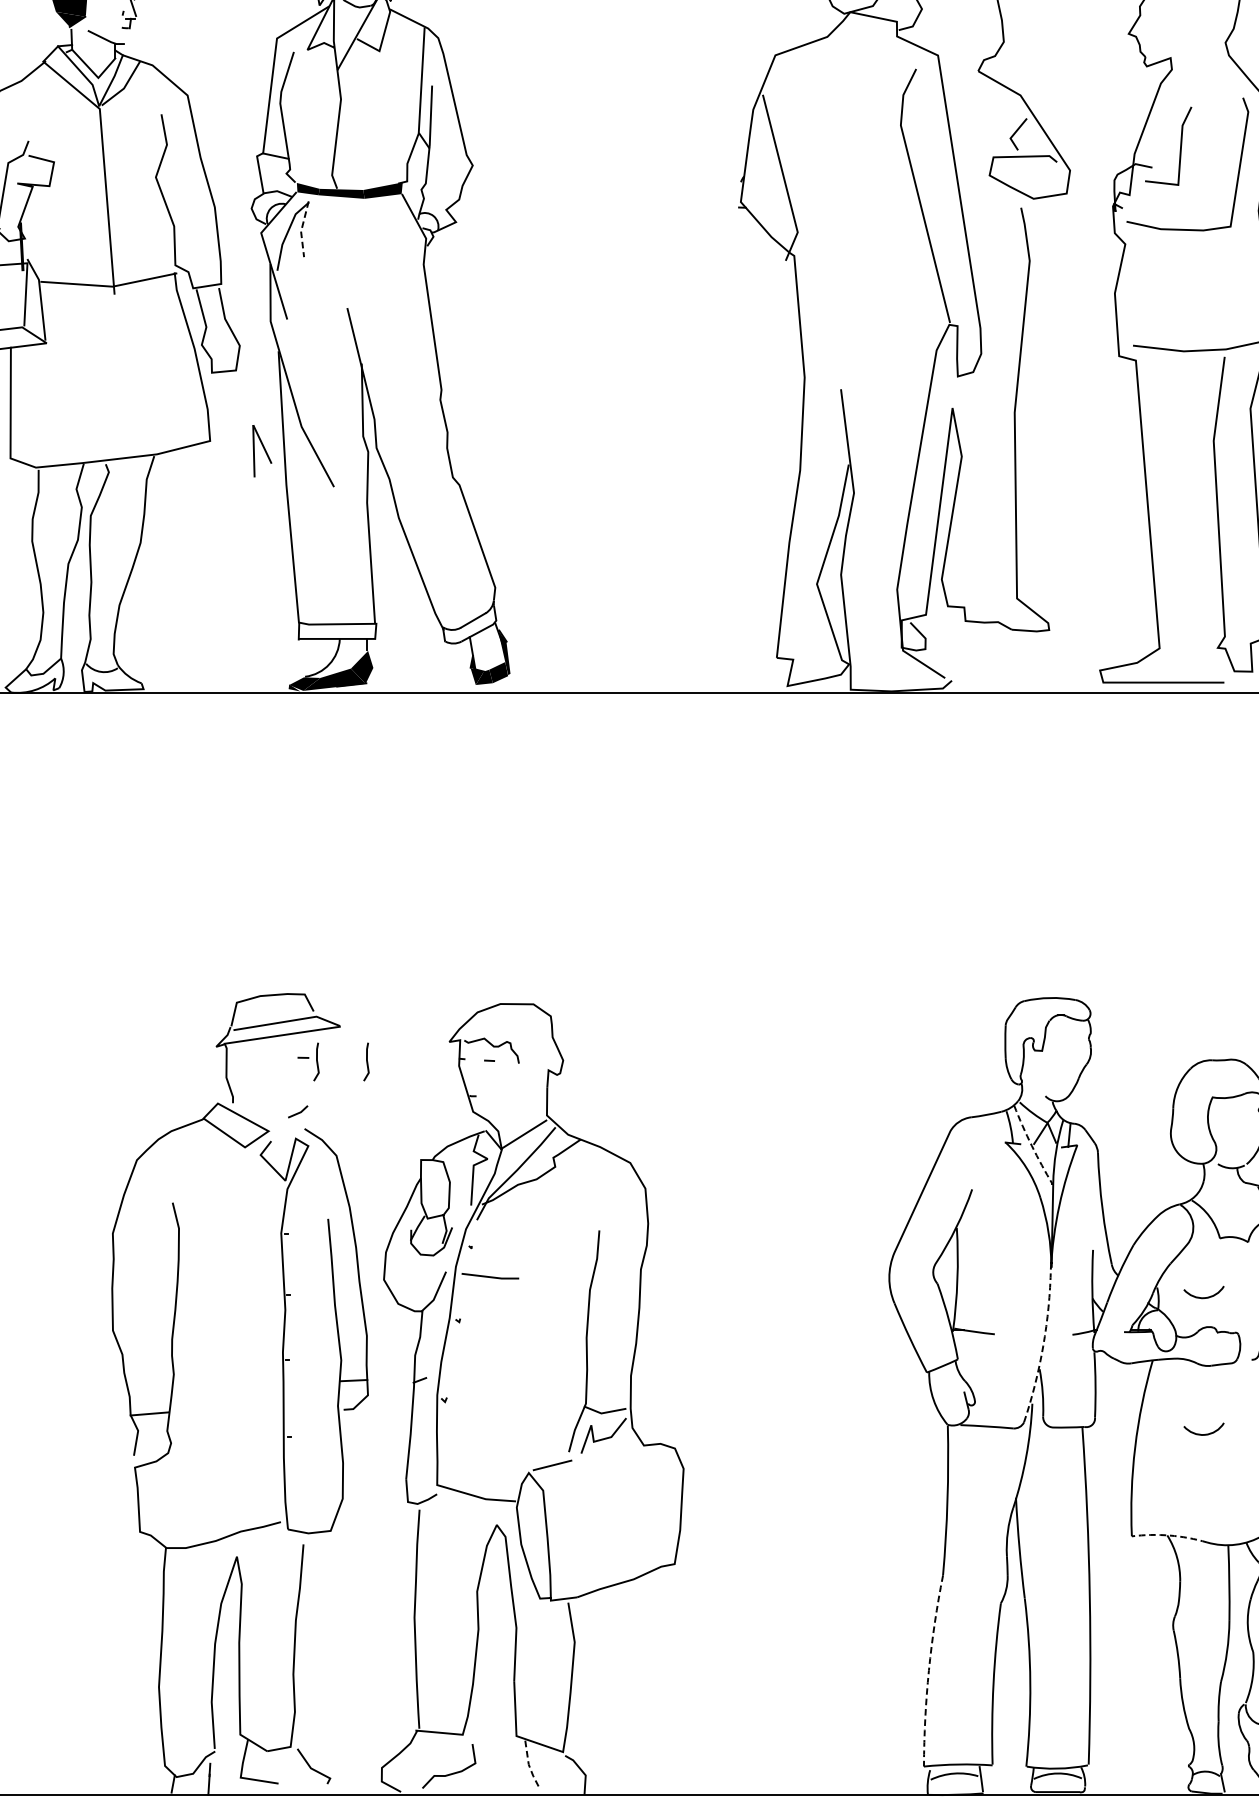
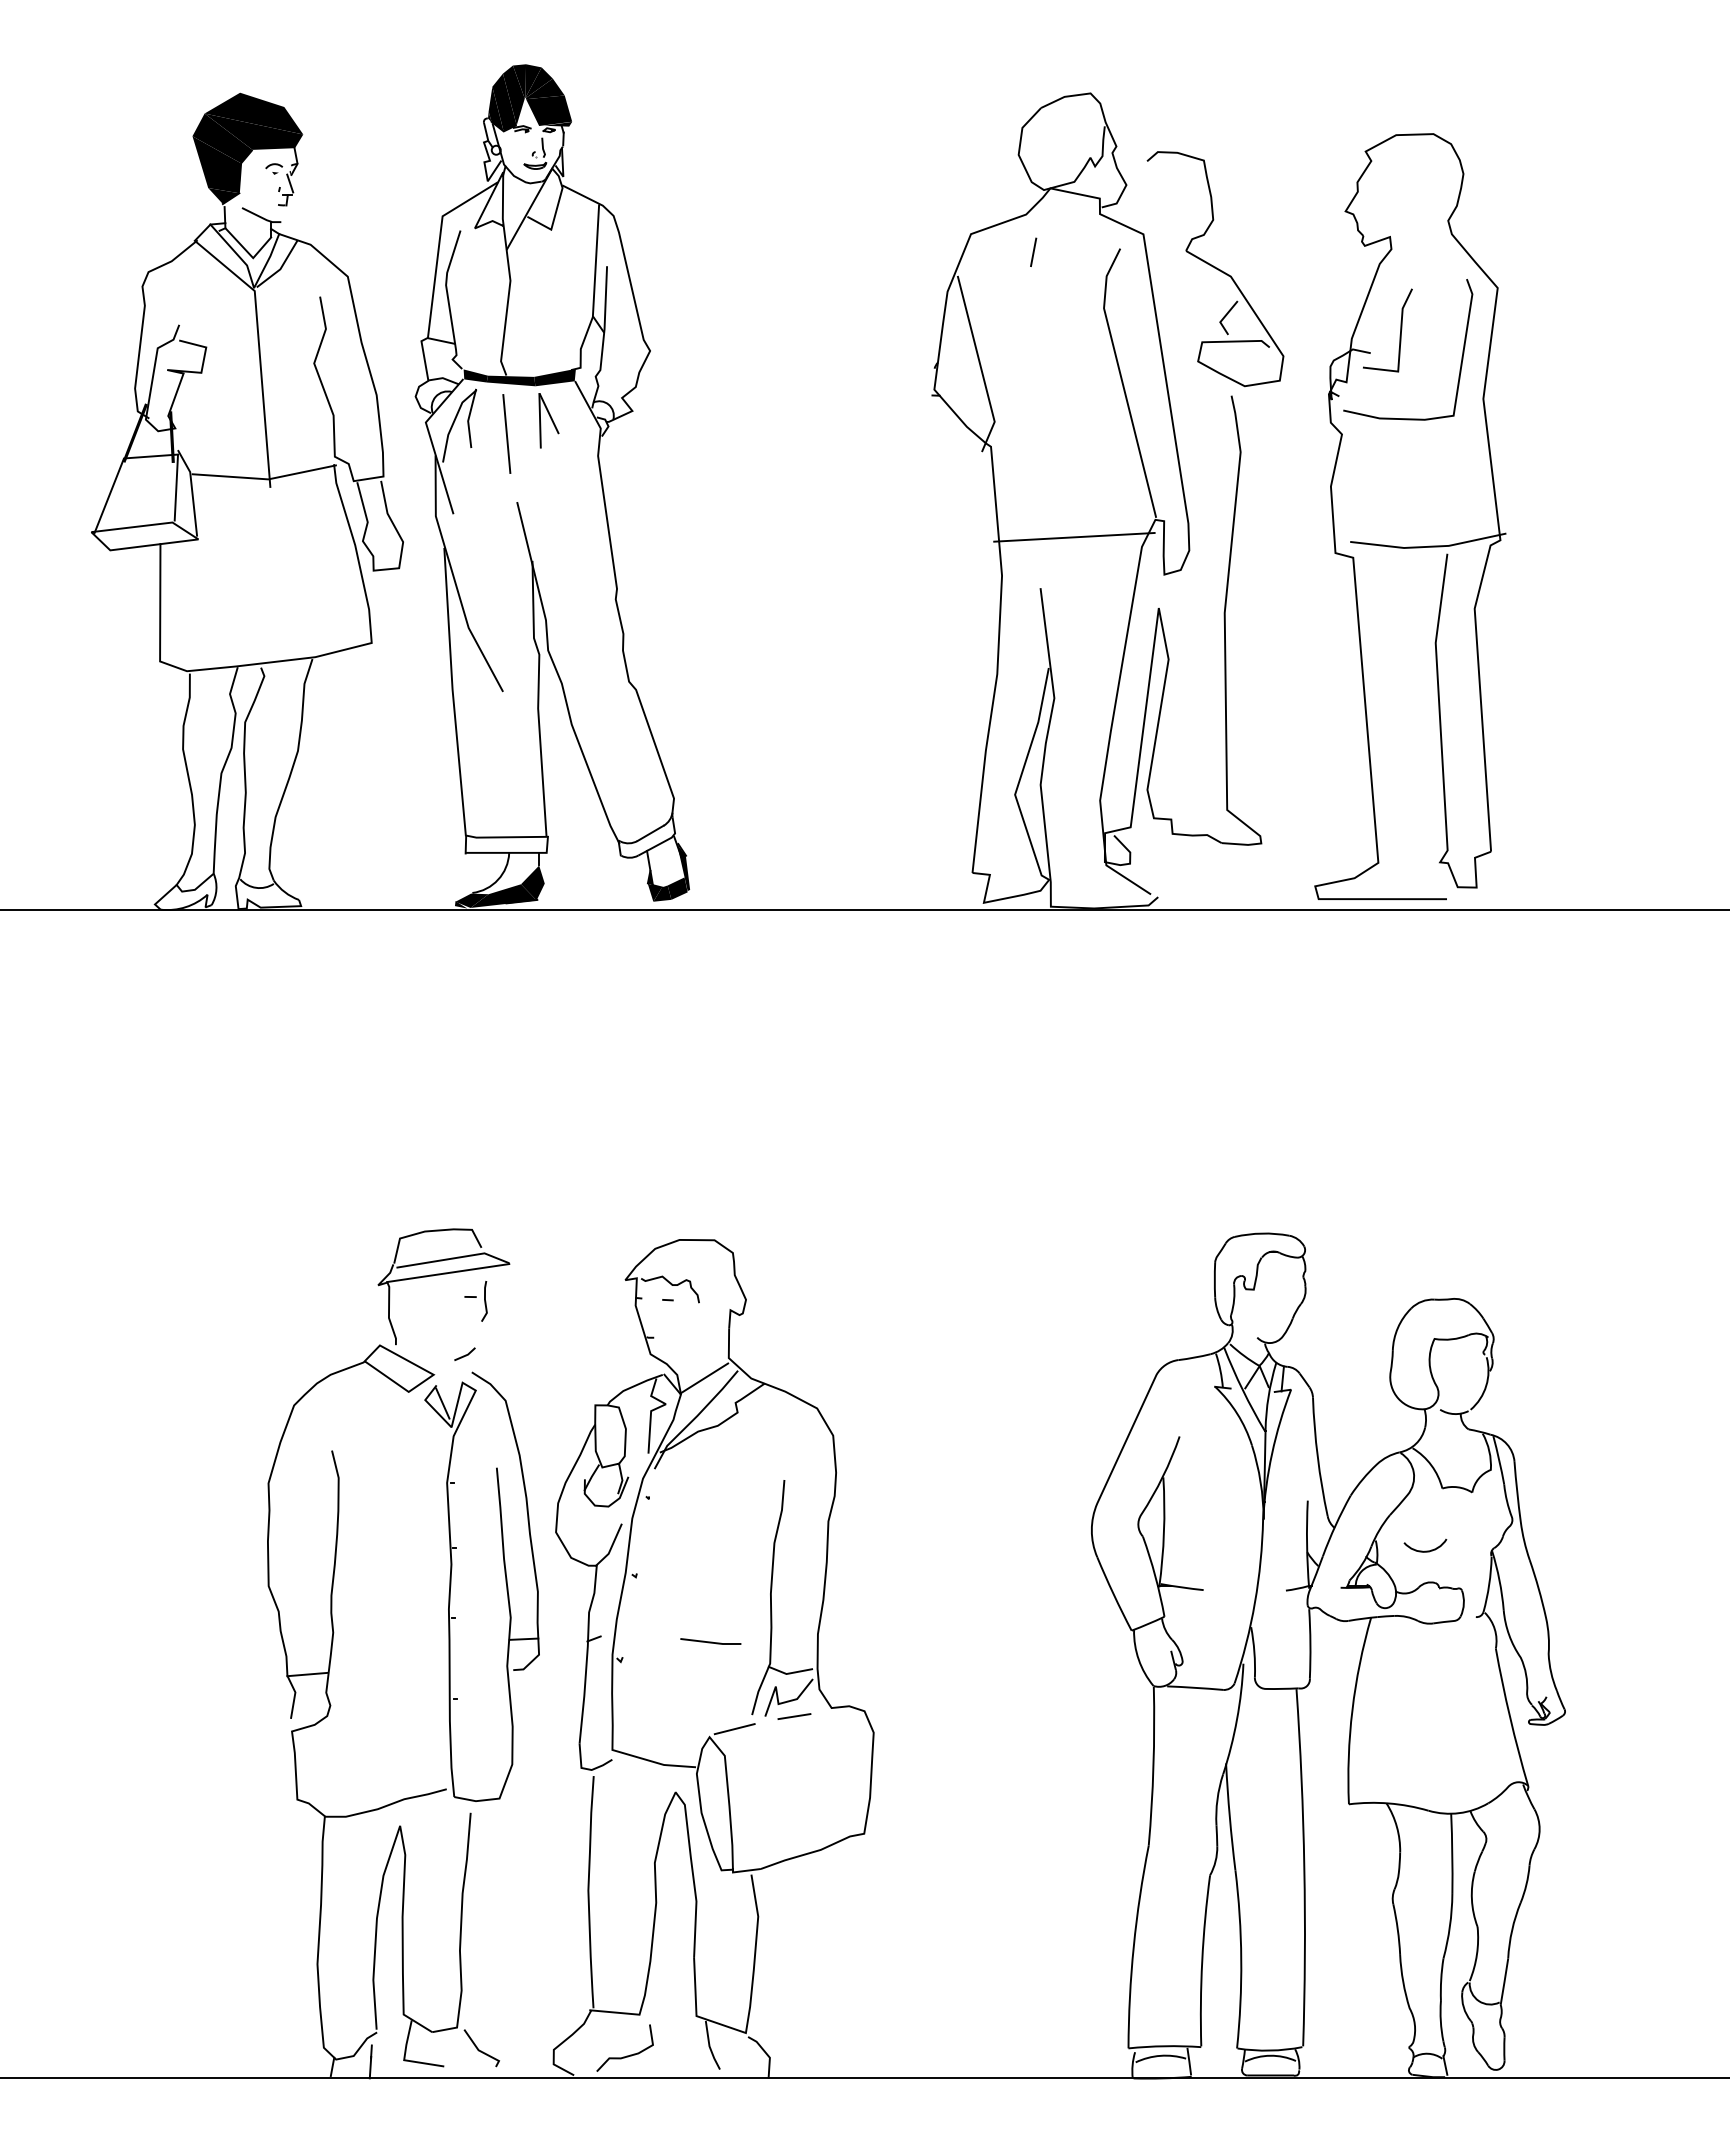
line: (834, 72) -> (1033, 252), added
line: (301, 230) -> (468, 419), dashed -> solid
line: (337, 243) -> (506, 433), added
line: (873, 340) -> (1074, 536), added
part: (261, 450) -> (548, 420), moved
line: (366, 1062) -> (537, 1301), removed
arc: (1031, 1146) -> (1242, 1390), dashed -> solid
line: (276, 1158) -> (442, 1403), added
line: (490, 1276) -> (710, 1641), moved
arc: (1043, 1345) -> (1255, 1602), dashed -> solid
arc: (1204, 1433) -> (1425, 1695), removed
line: (608, 1453) -> (794, 1716), added
arc: (1170, 1535) -> (1389, 1803), dashed -> solid
arc: (928, 1670) -> (1133, 1946), dashed -> solid
line: (528, 1765) -> (709, 2047), dashed -> solid

